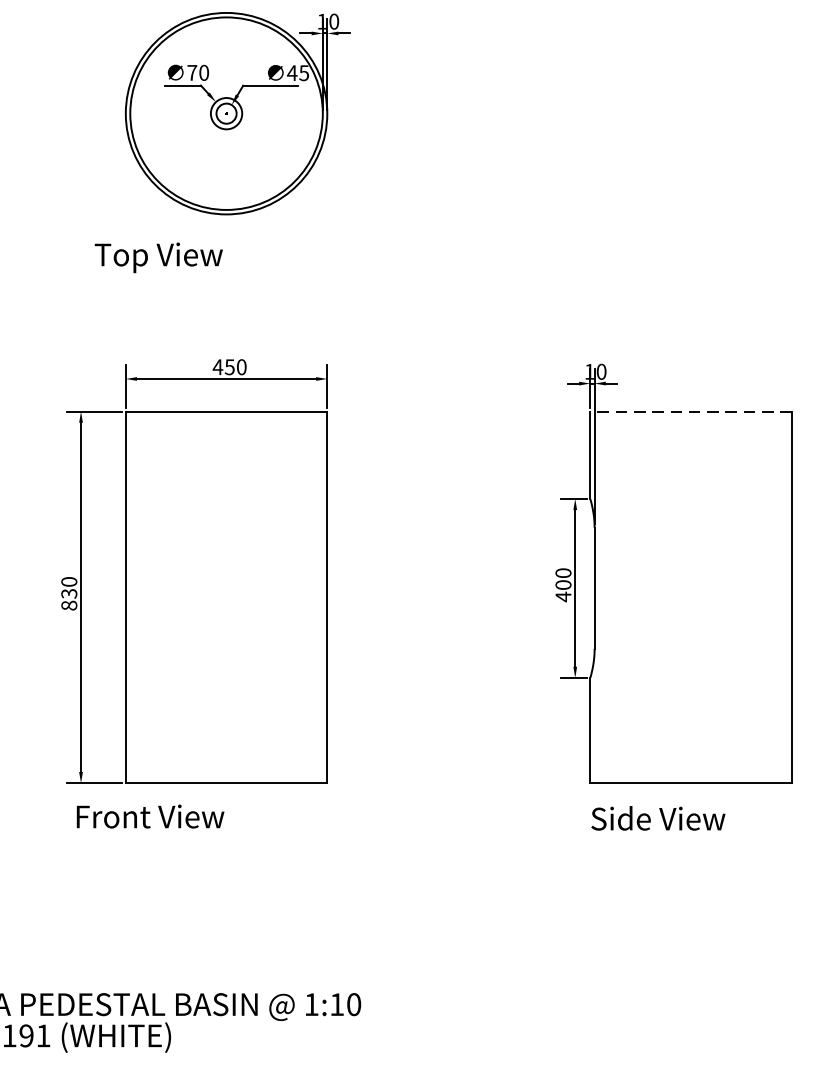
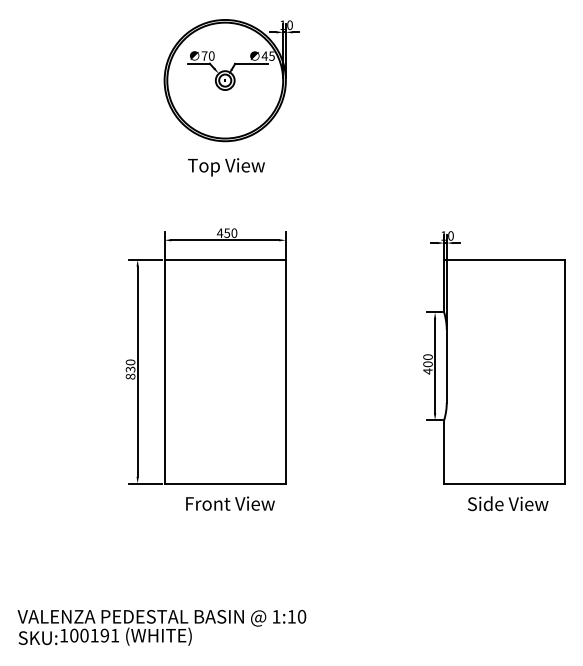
text: (158, 258) -> (226, 167), moved
line: (690, 410) -> (504, 259), dashed -> solid
text: (150, 816) -> (230, 503), moved
text: (658, 817) -> (508, 503), moved

